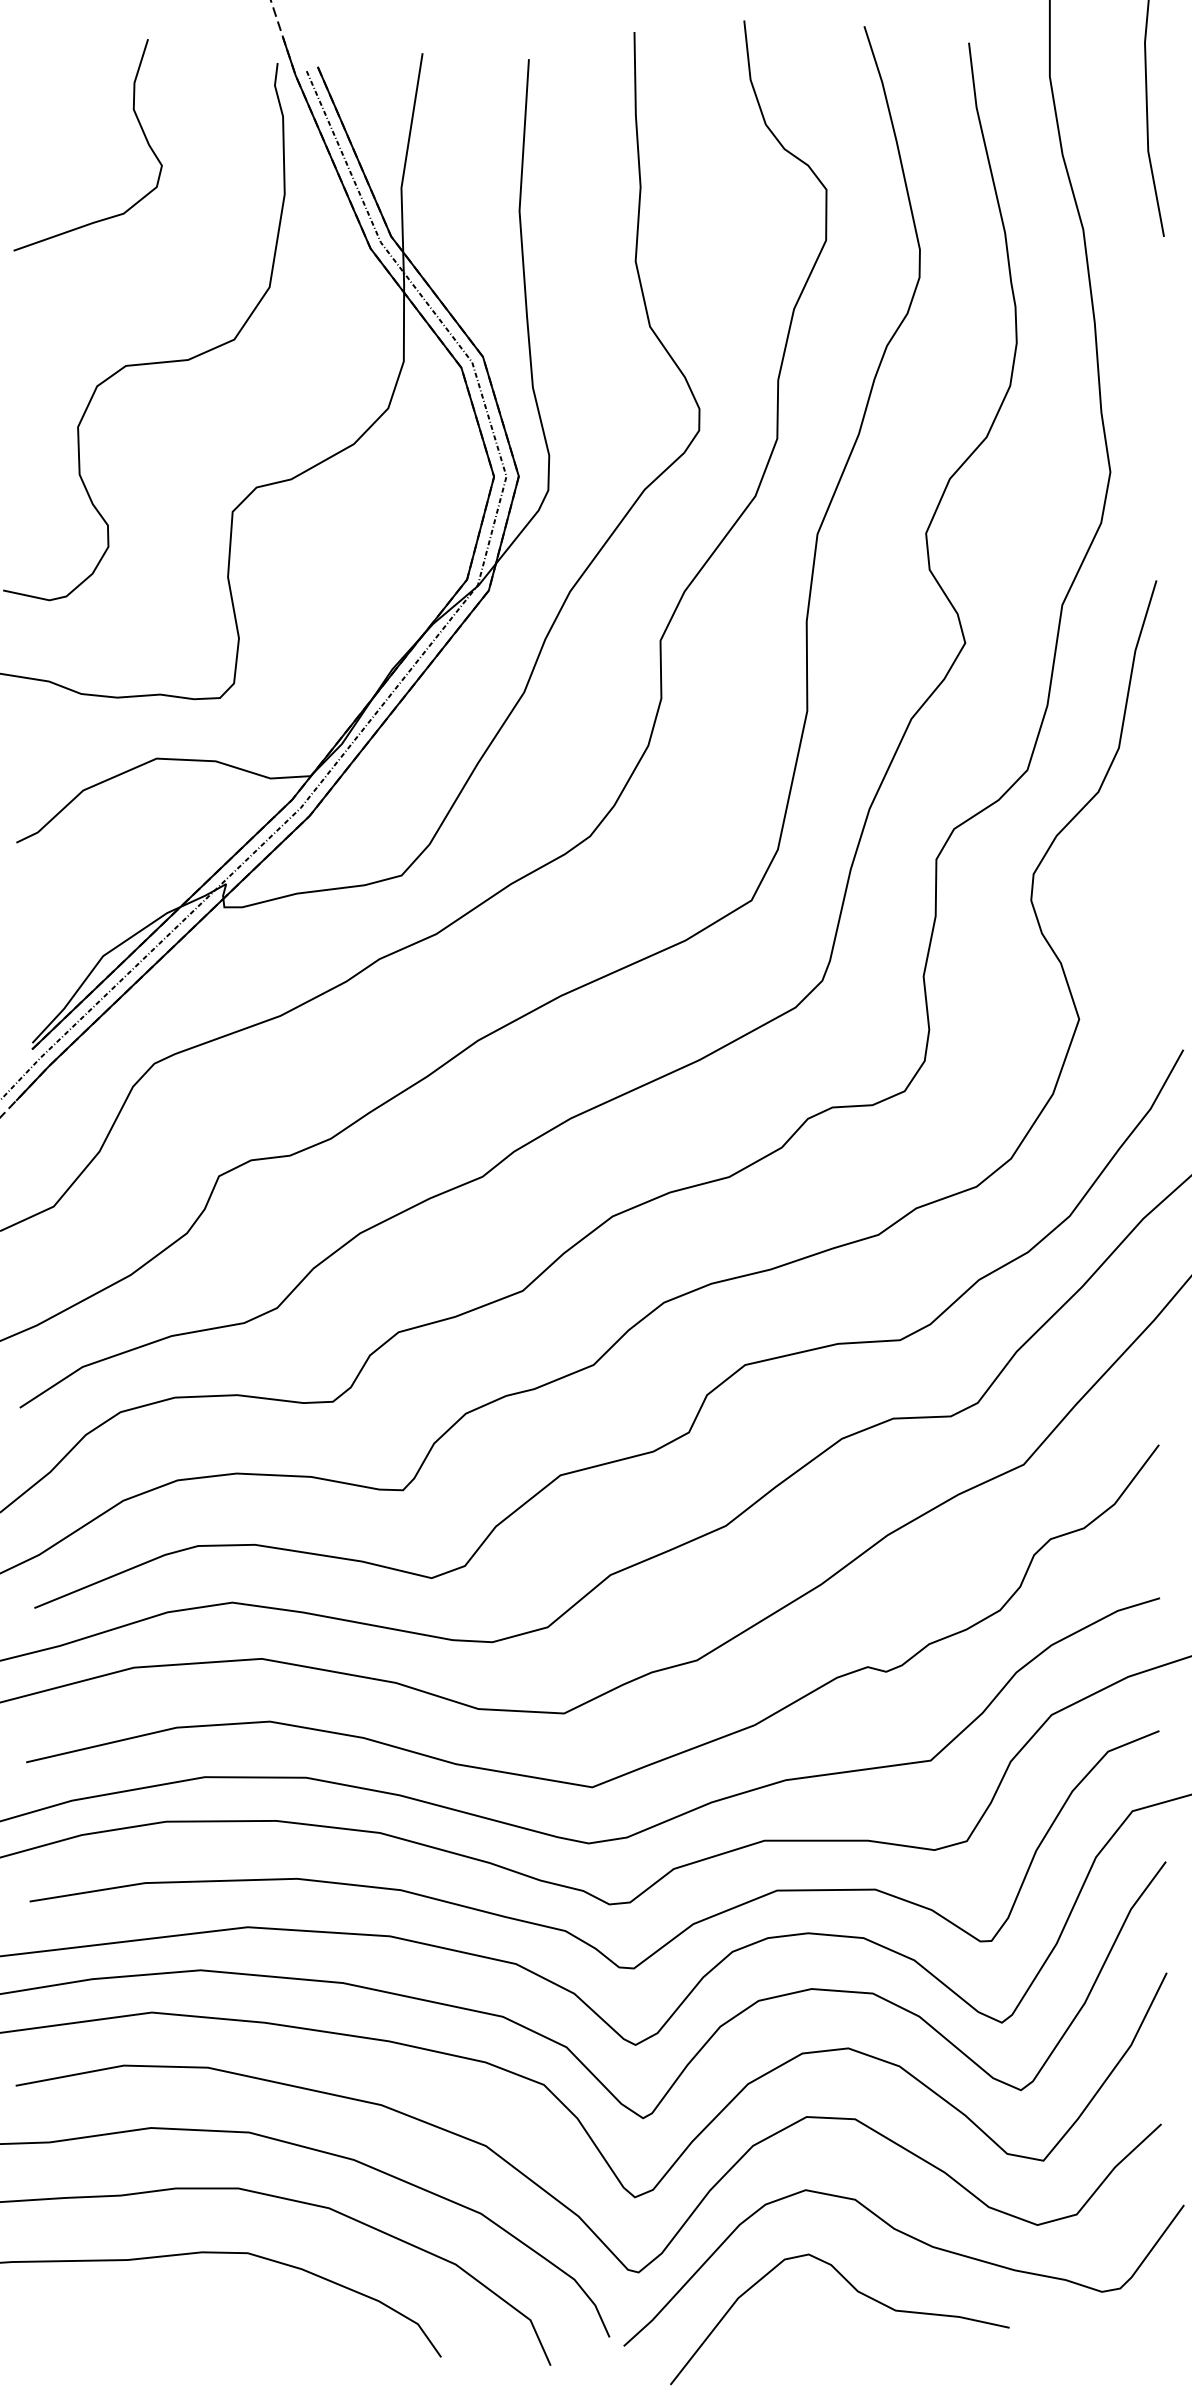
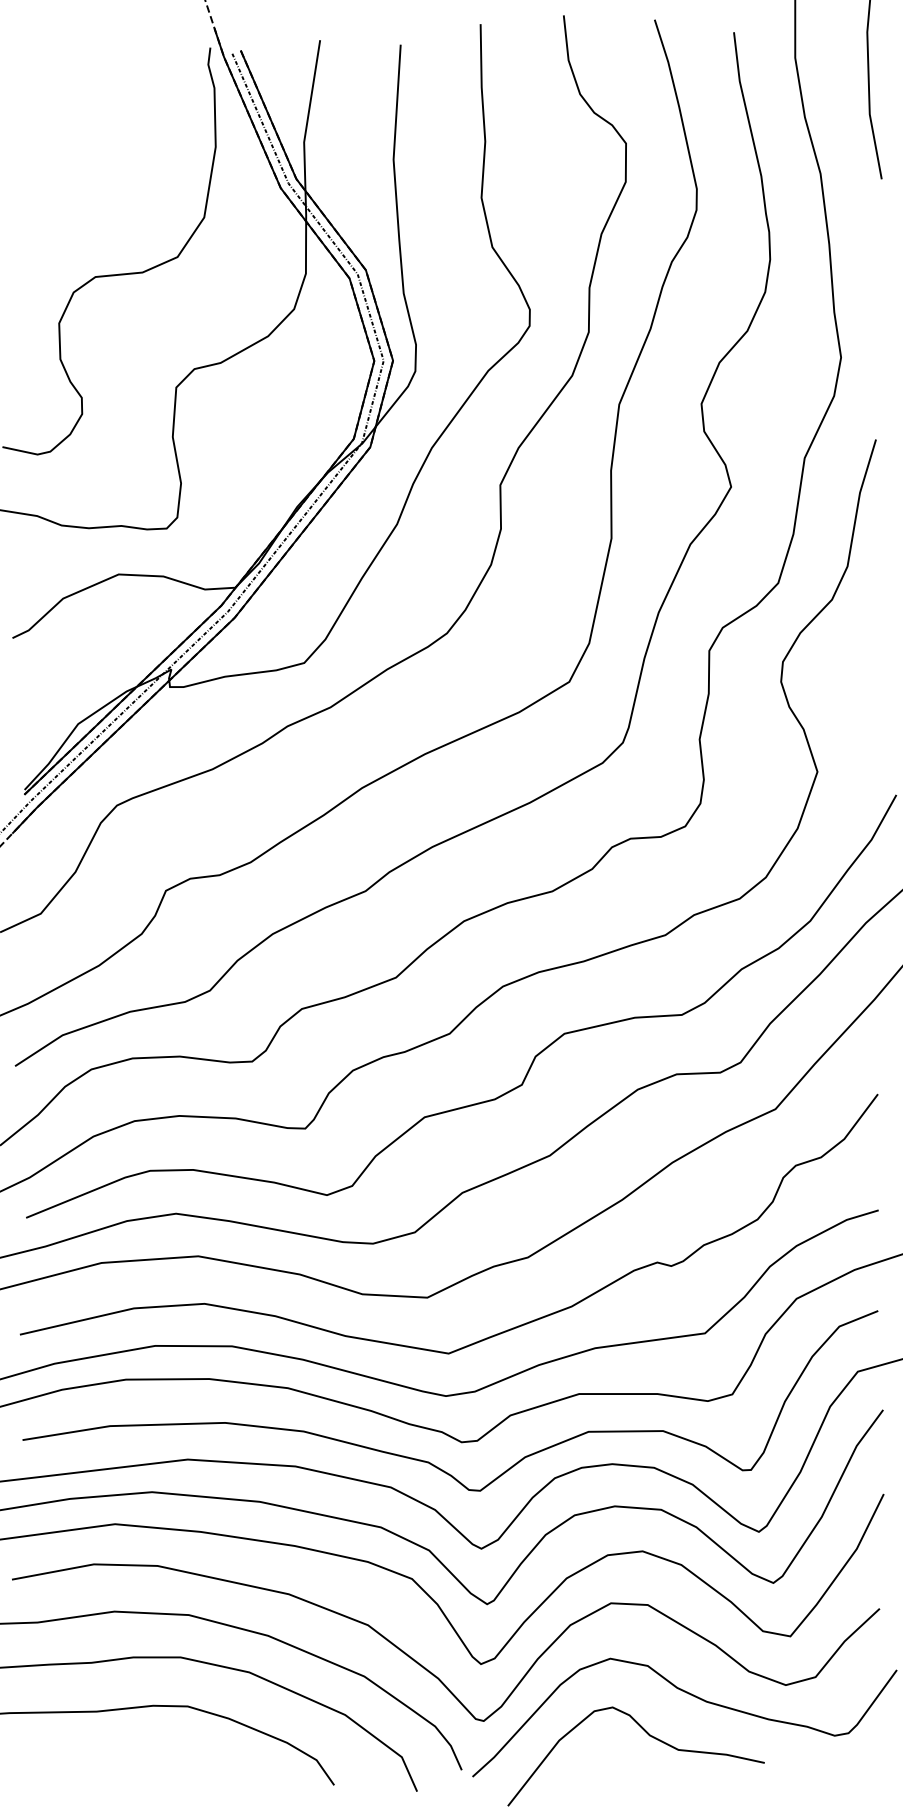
curve: (138, 123) -> (104, 93), removed

